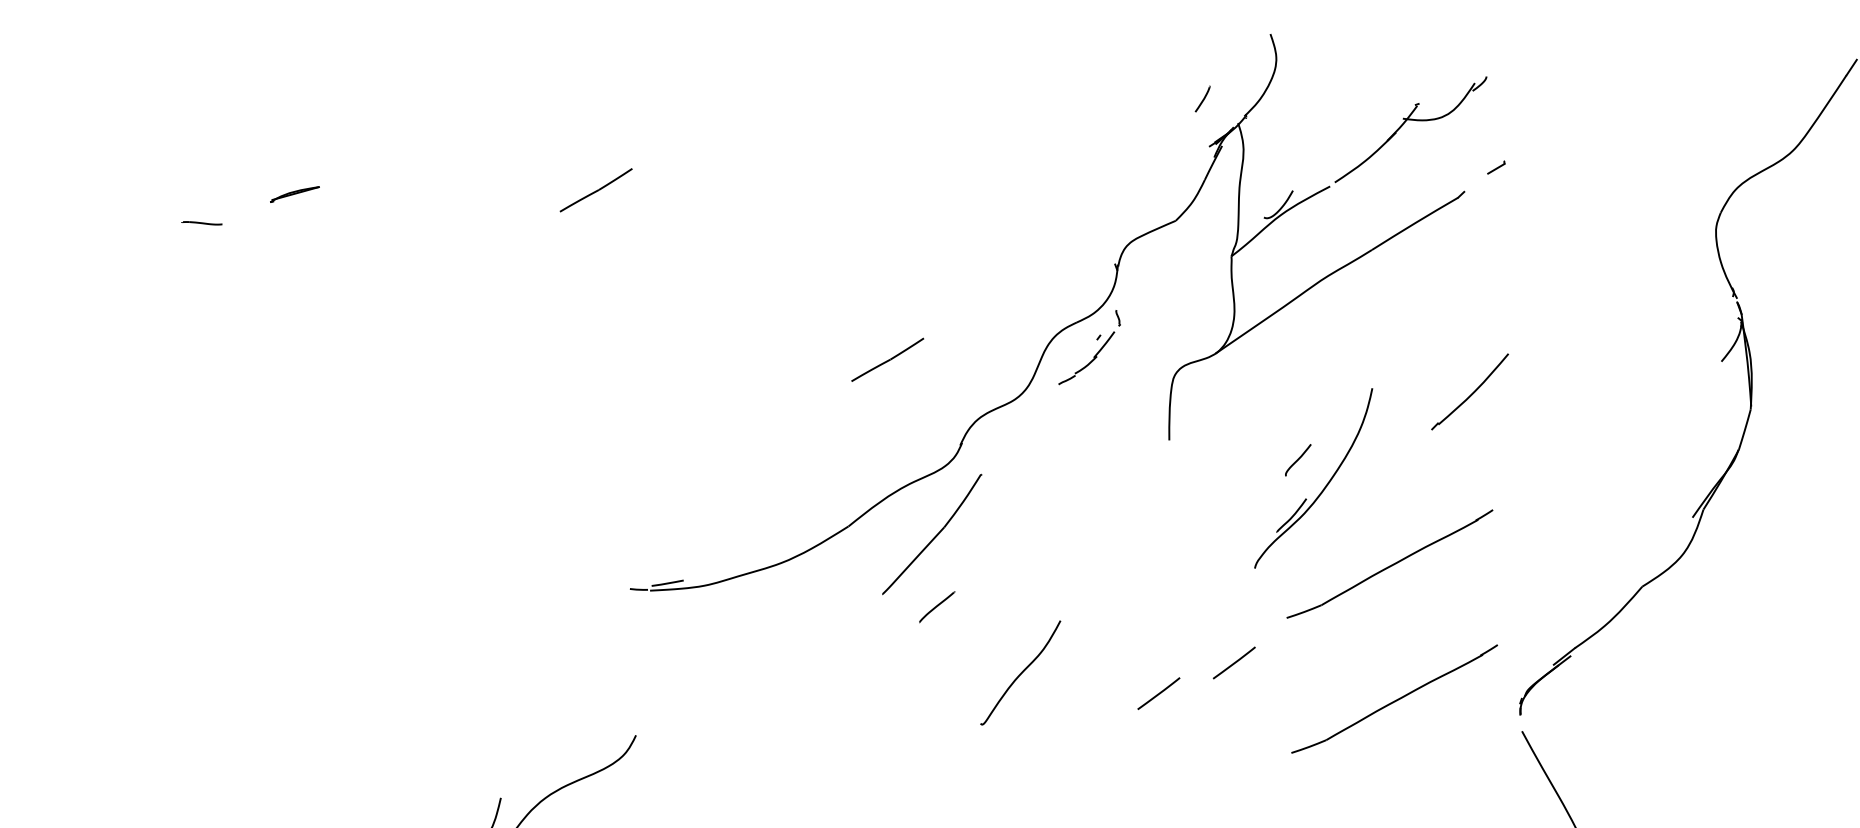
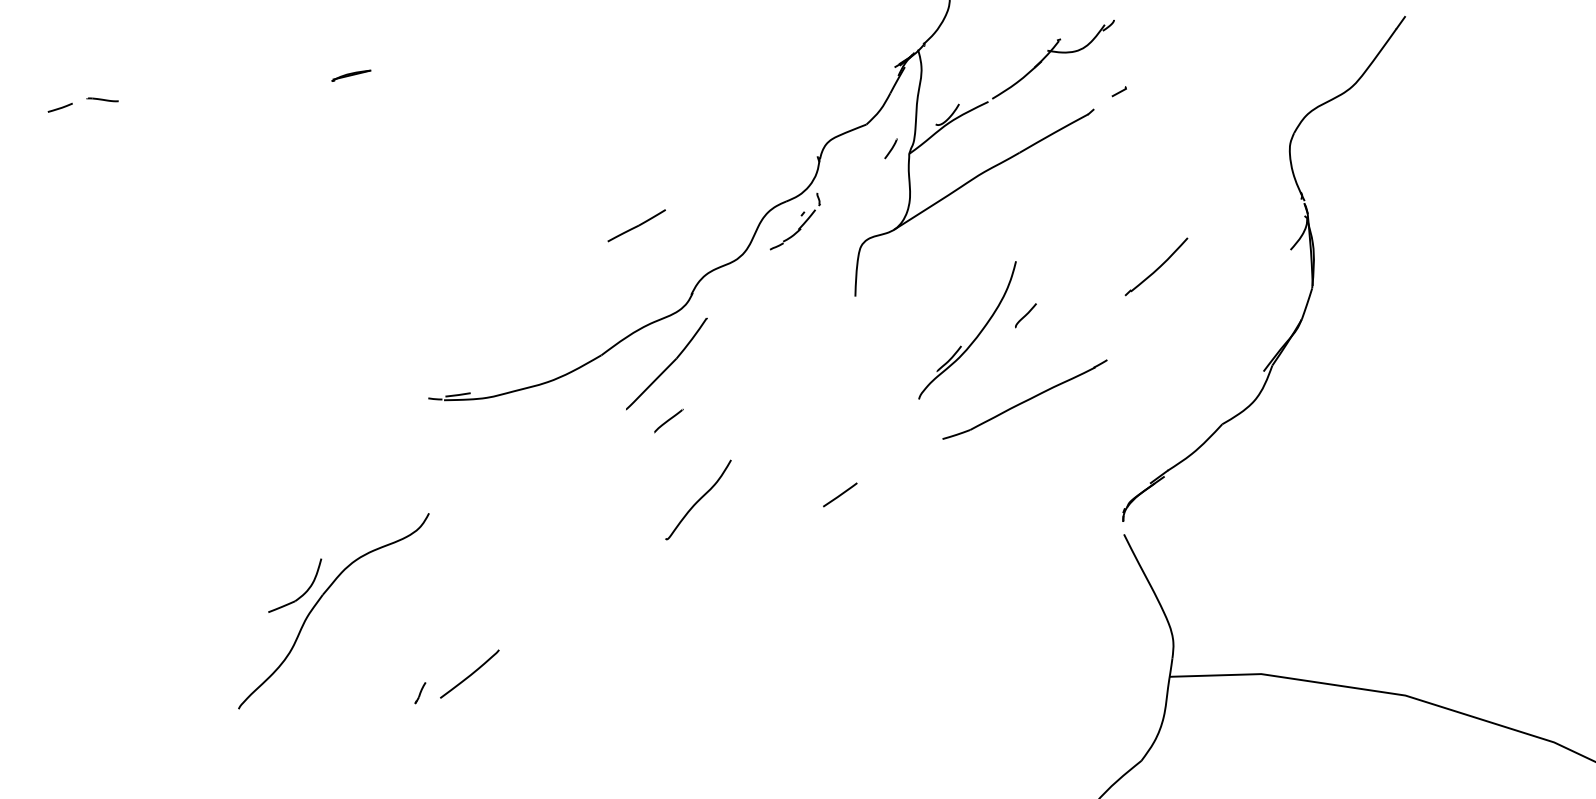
line: (1203, 98) -> (891, 148), moved
line: (595, 189) -> (412, 84), removed
part: (295, 194) -> (351, 75), moved
line: (147, 234) -> (59, 107), added
part: (1469, 391) -> (1156, 266), moved
curve: (1297, 460) -> (1025, 315), moved
line: (1234, 662) -> (900, 472), removed
curve: (1020, 672) -> (698, 499), moved
part: (1393, 698) -> (1024, 505), removed

